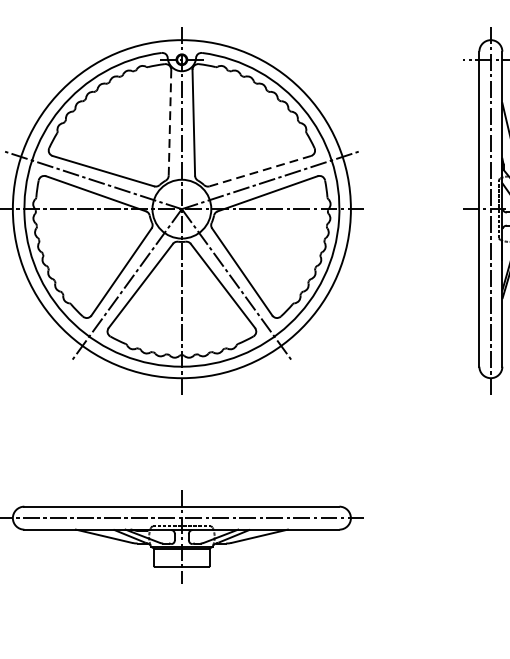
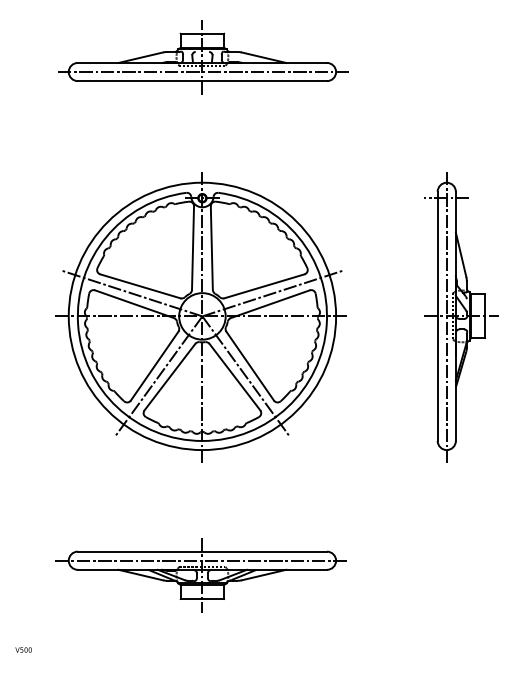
line: (170, 123) -> (193, 248), dashed -> solid
line: (260, 171) -> (264, 286), dashed -> solid

